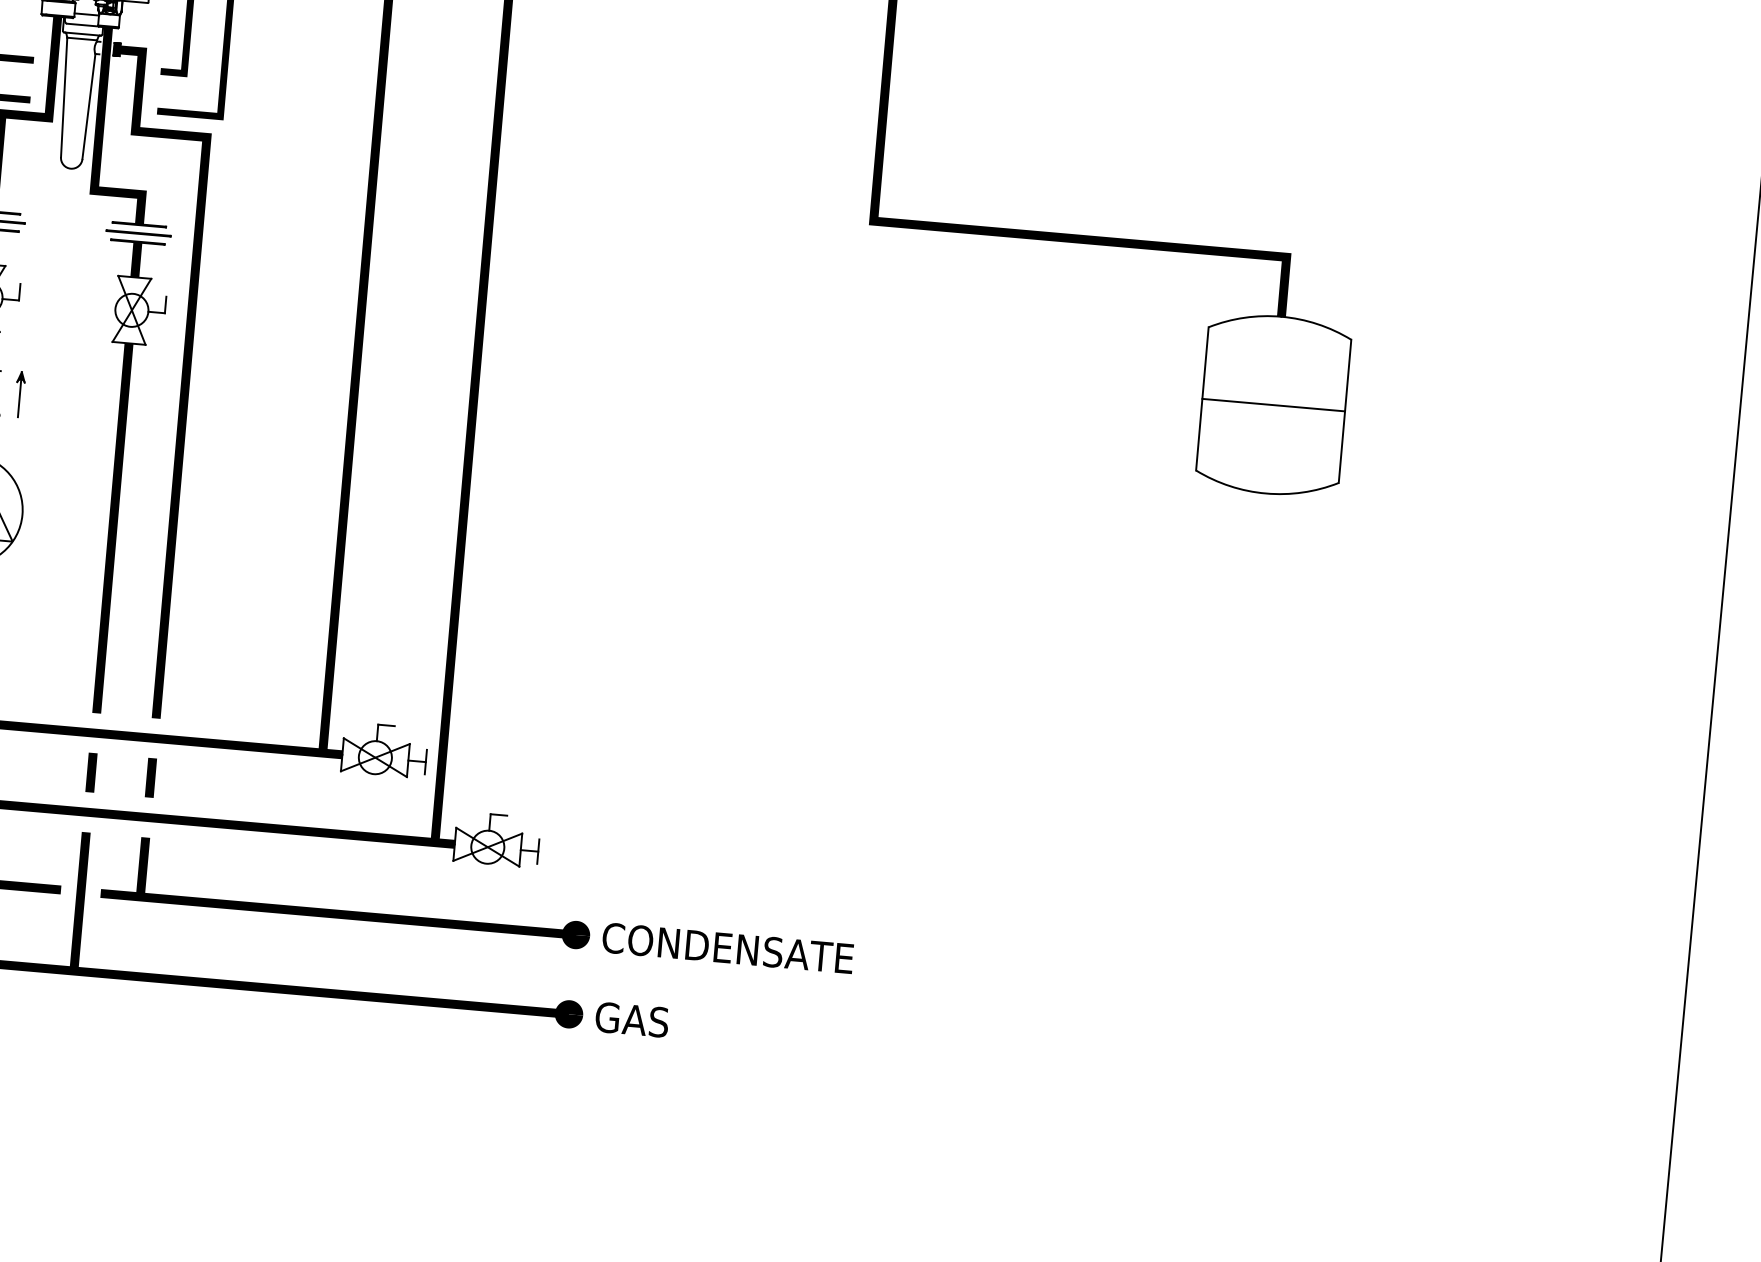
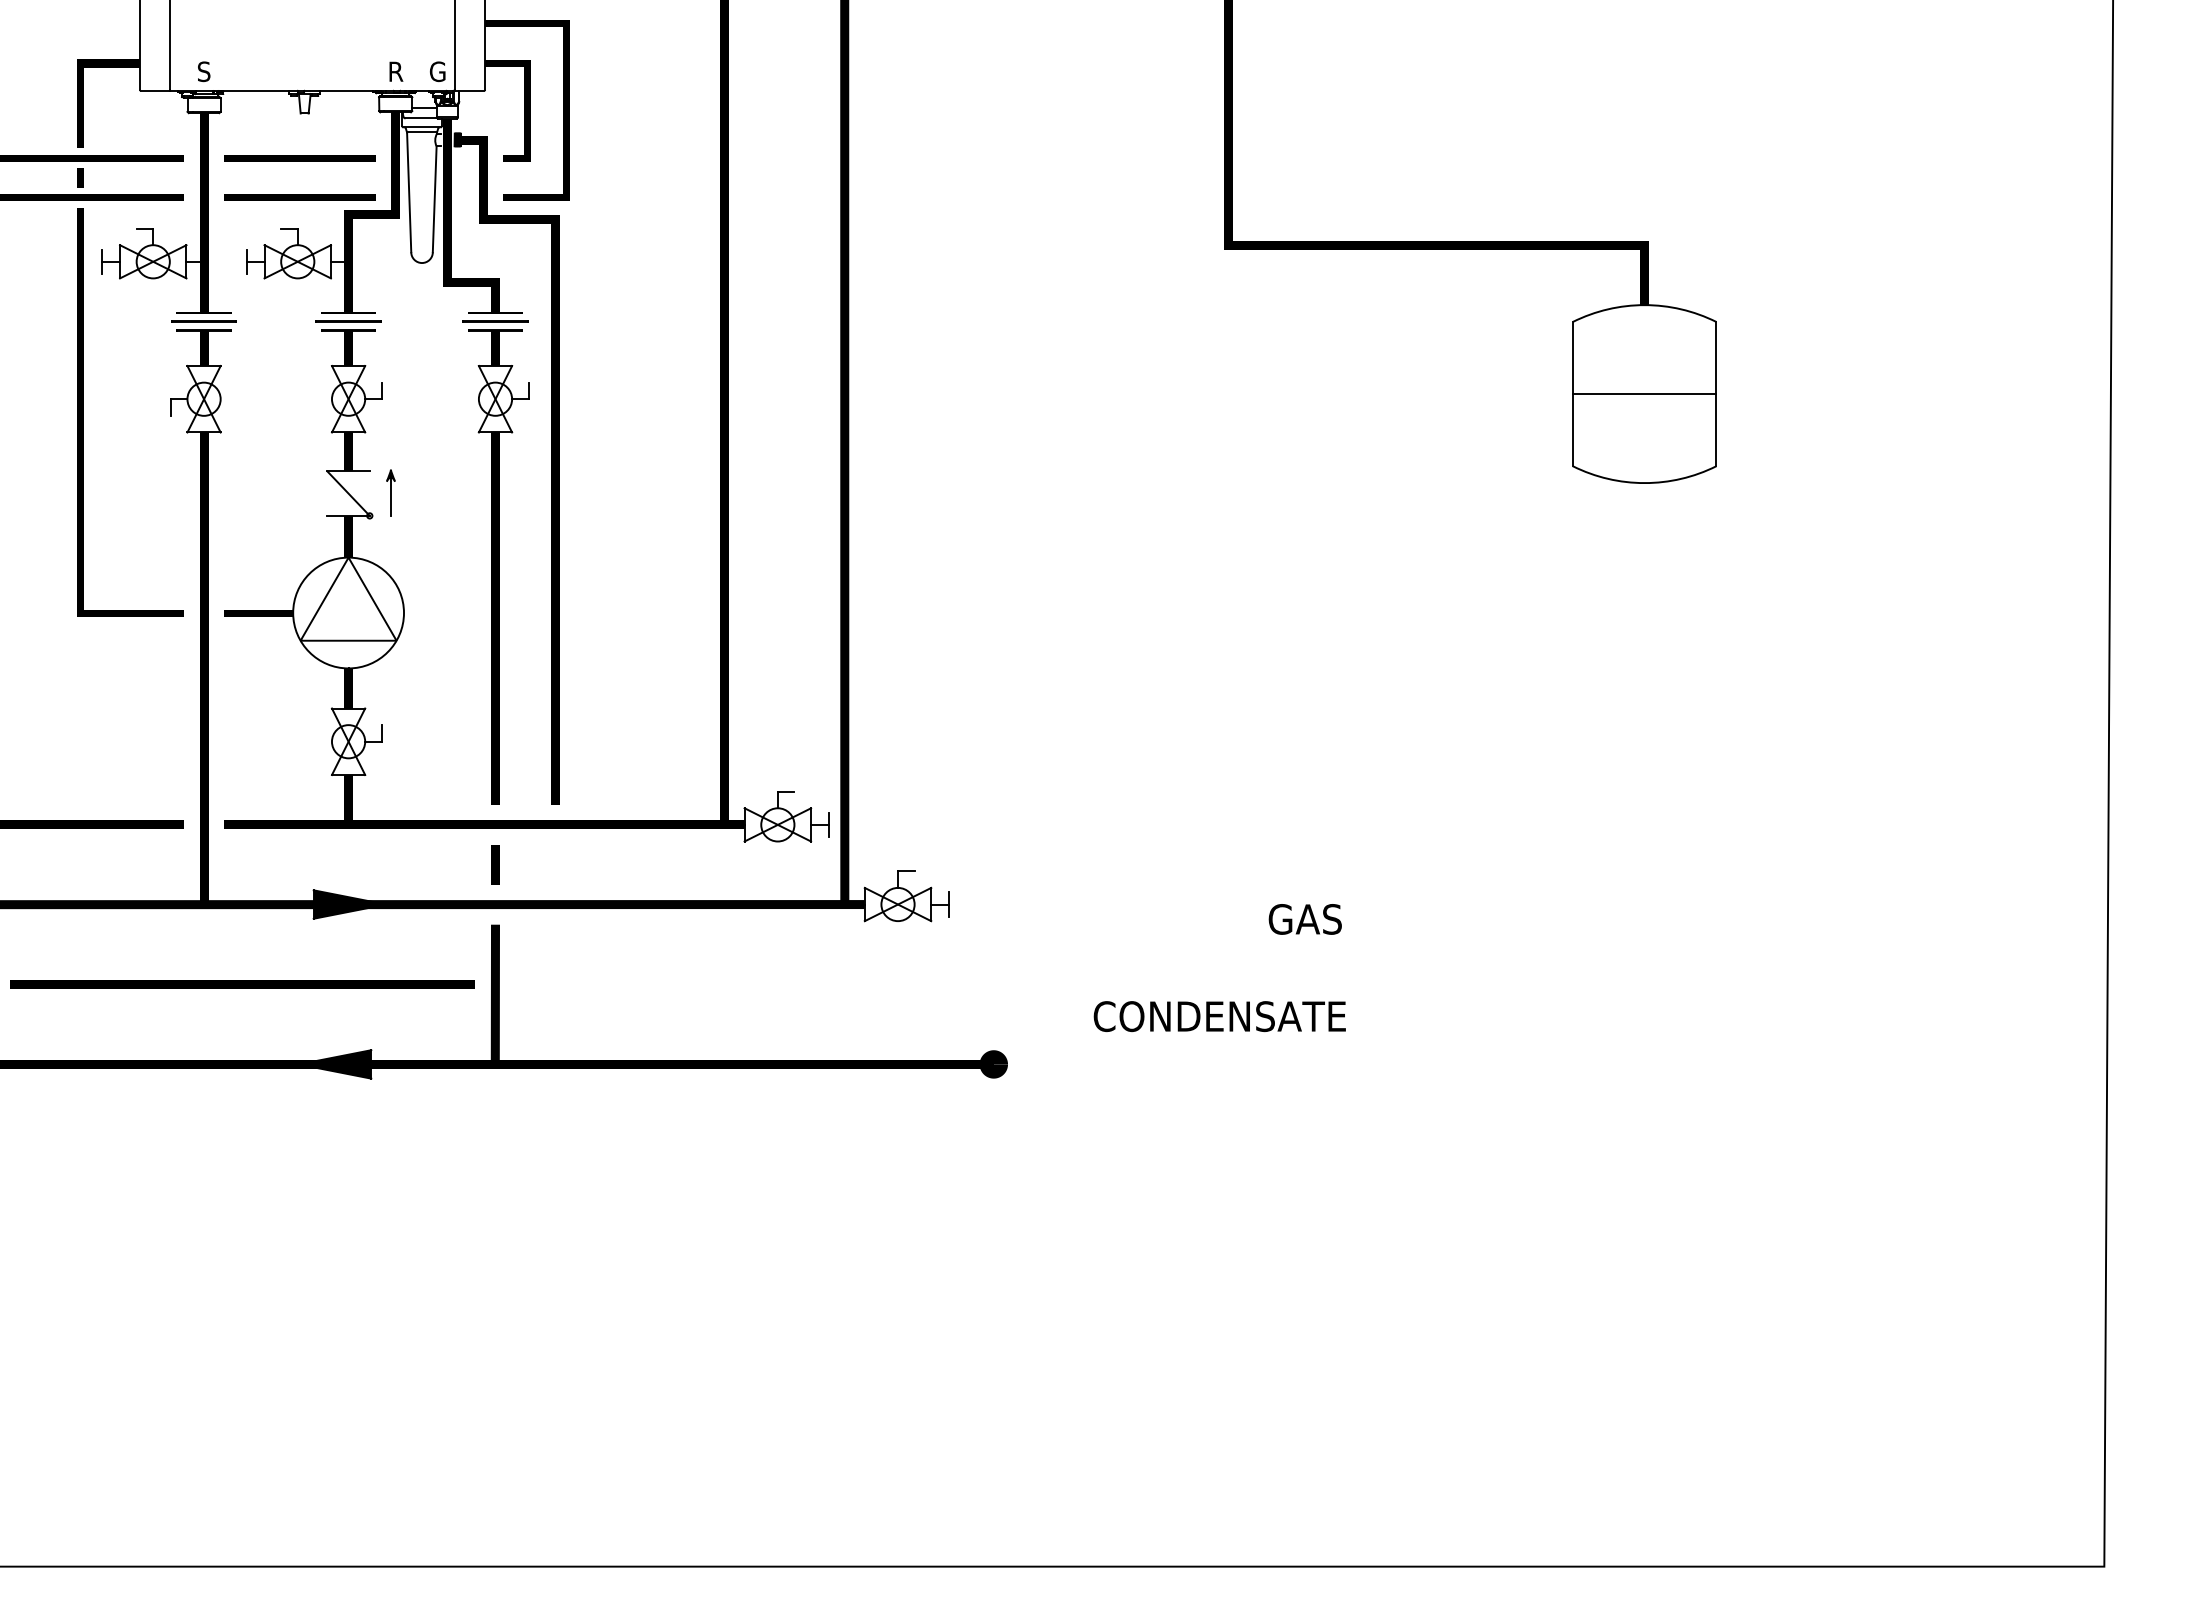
line: (151, 777) -> (555, 864), removed
part: (345, 910) -> (761, 980), removed
text: (727, 948) -> (1219, 1016), moved
text: (631, 1019) -> (1304, 919), moved

